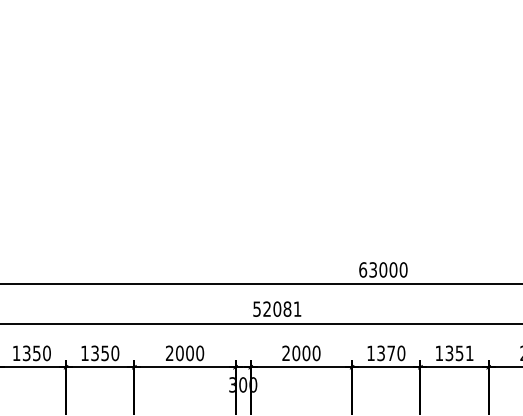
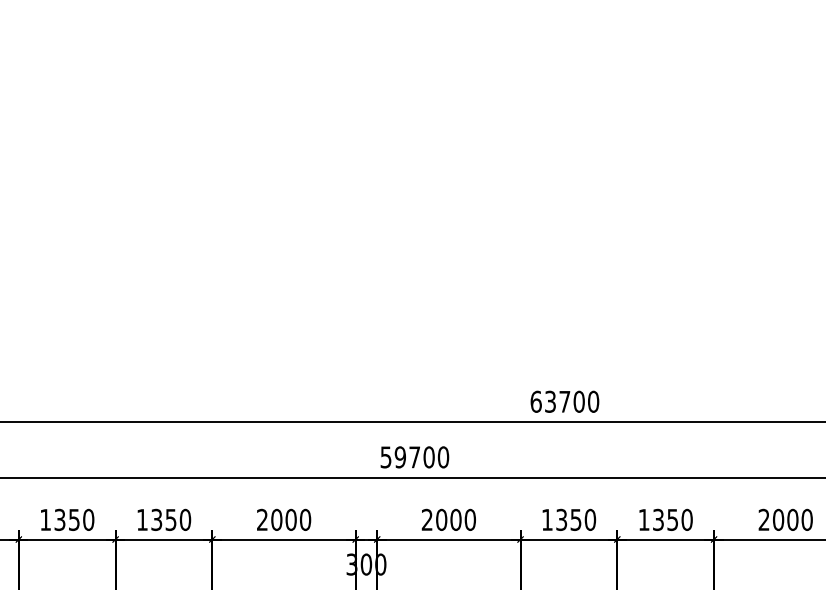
text: (383, 269) -> (564, 401), 63000 -> 63700
text: (282, 309) -> (421, 457), 52081 -> 59700
text: (390, 353) -> (575, 519), 1370 -> 1350
text: (469, 353) -> (686, 519), 1351 -> 1350

